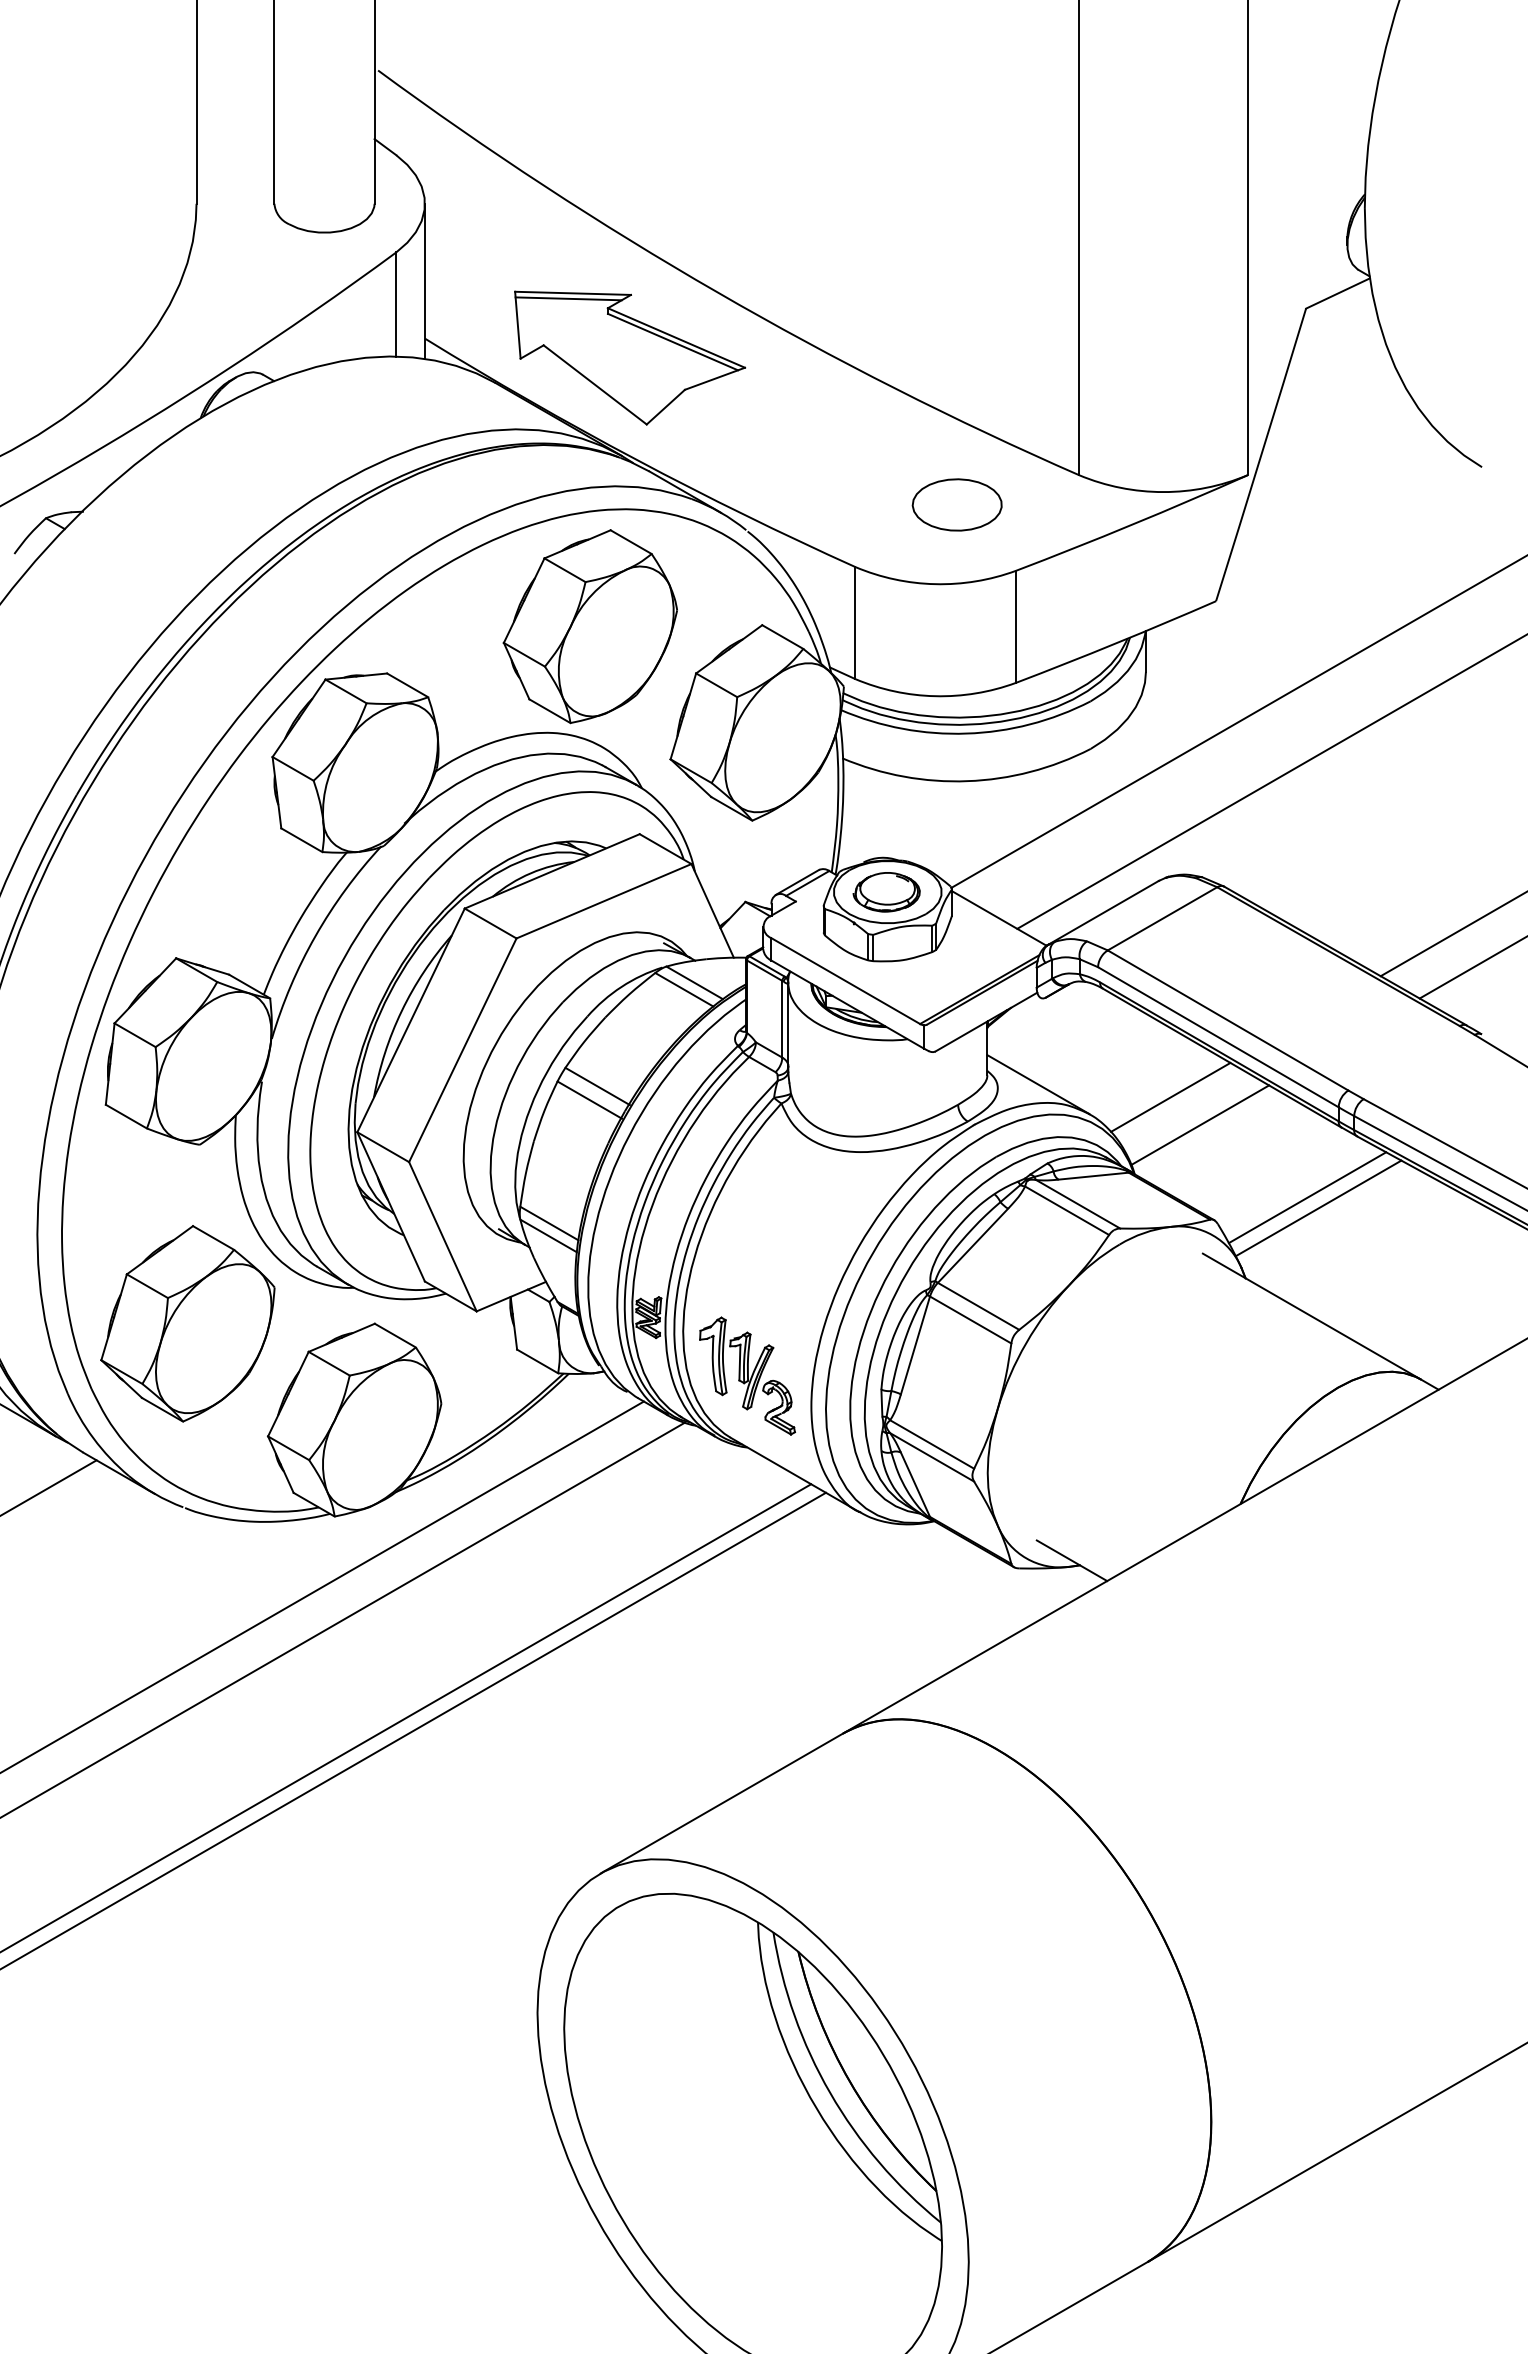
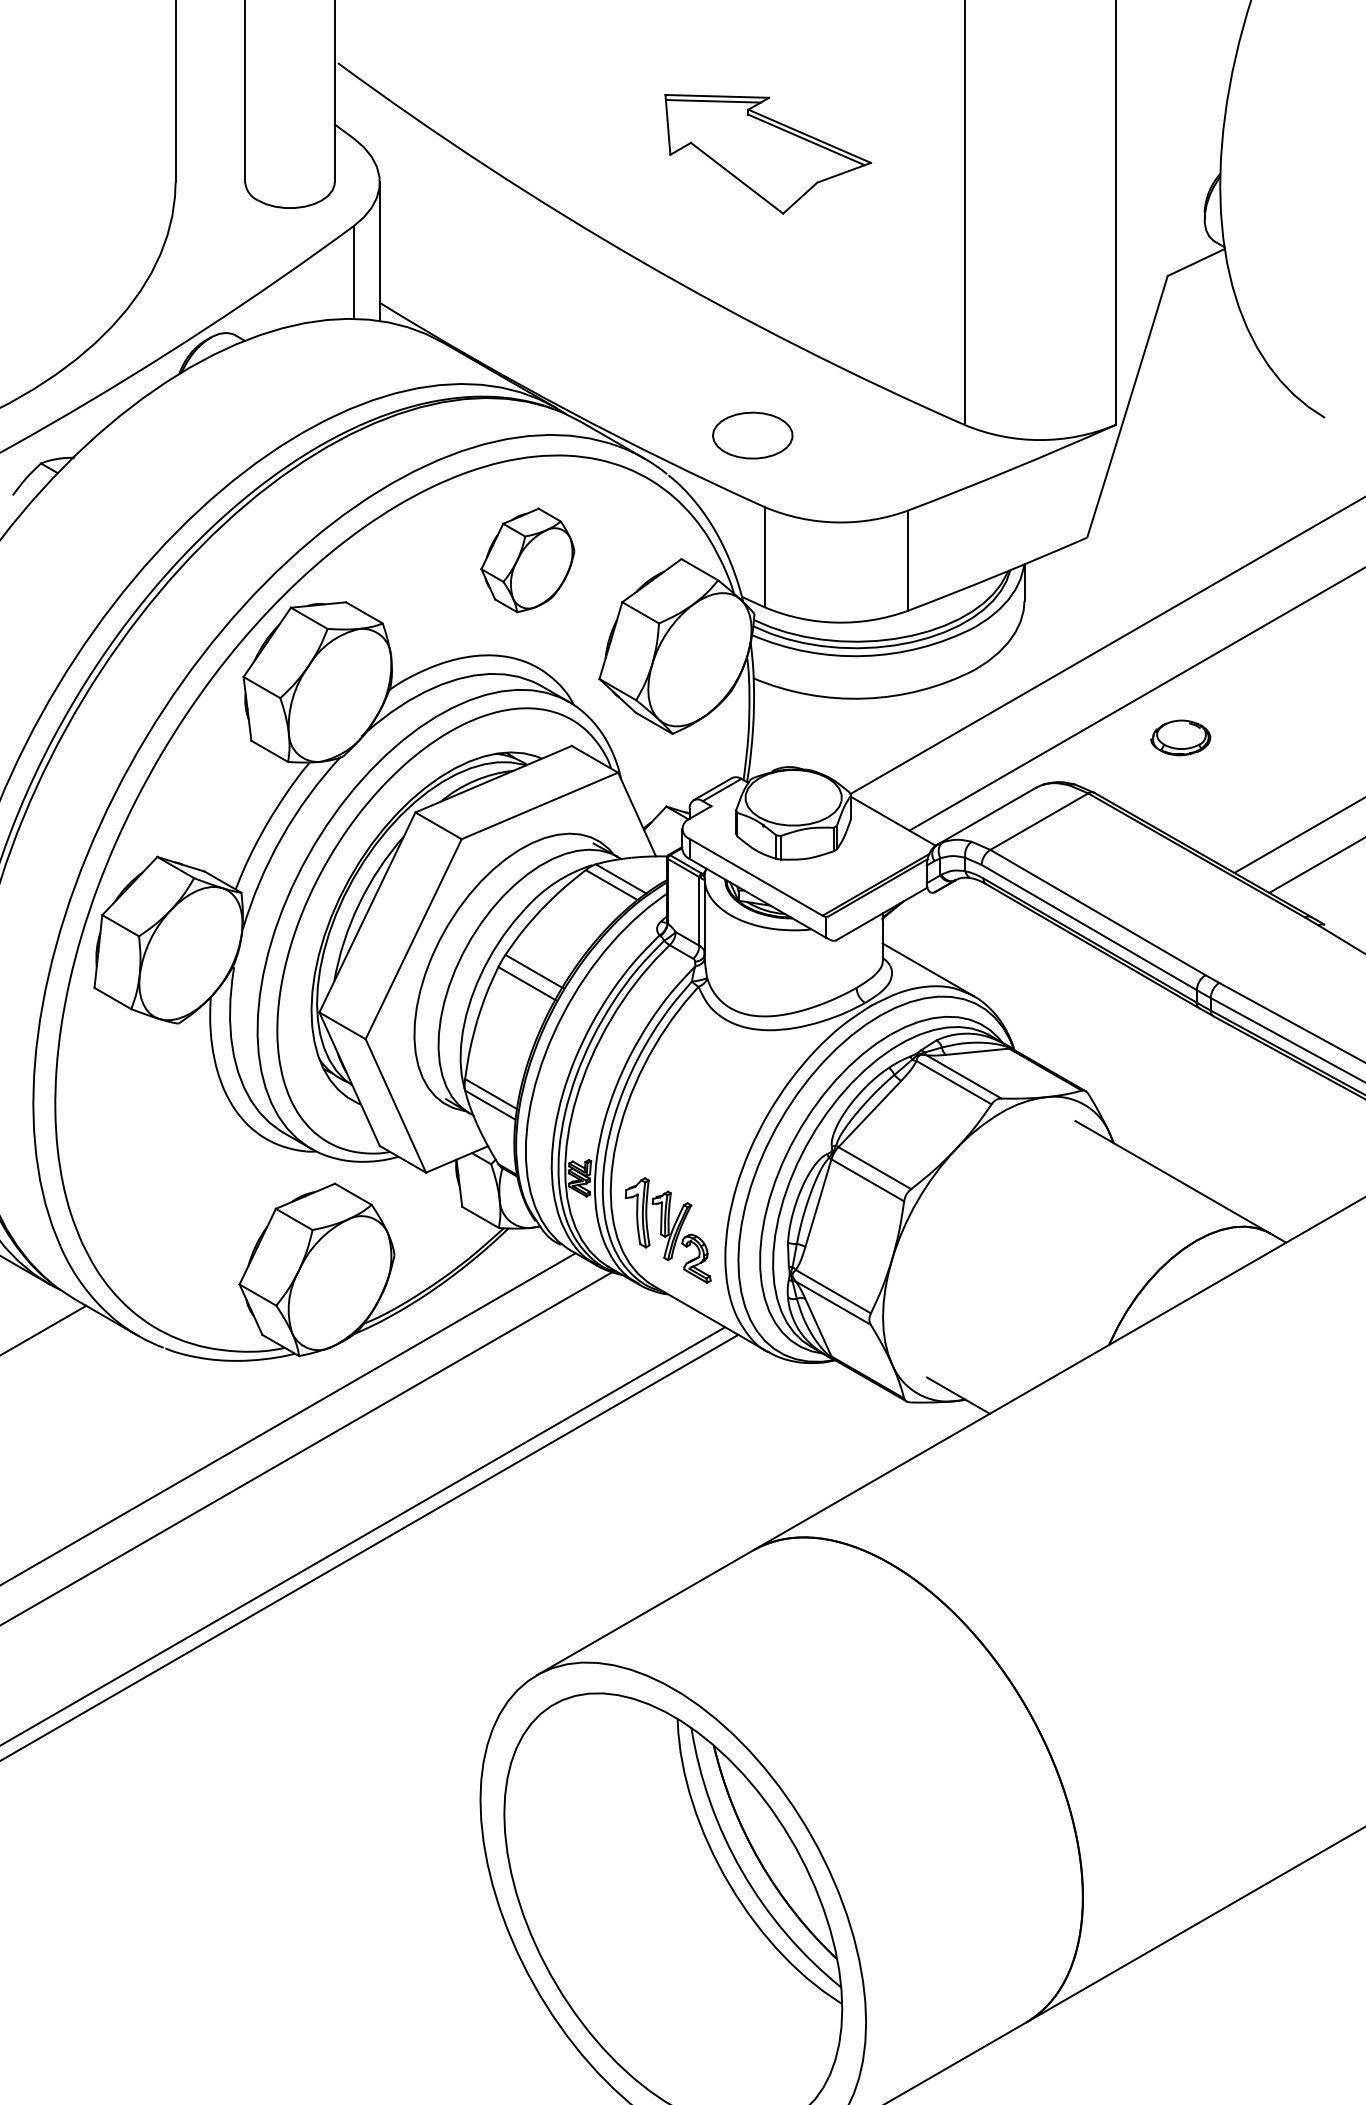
part: (630, 358) -> (768, 154), moved
part: (956, 504) -> (752, 435), moved
part: (590, 626) -> (527, 560), size x0.6
part: (886, 891) -> (1180, 737), moved
line: (1170, 1097) -> (1046, 981), removed
line: (1199, 1124) -> (1072, 1005), removed
line: (1306, 1197) -> (1168, 1070), removed
line: (1318, 1208) -> (1178, 1080), removed
part: (187, 1323) -> (167, 1183), removed

